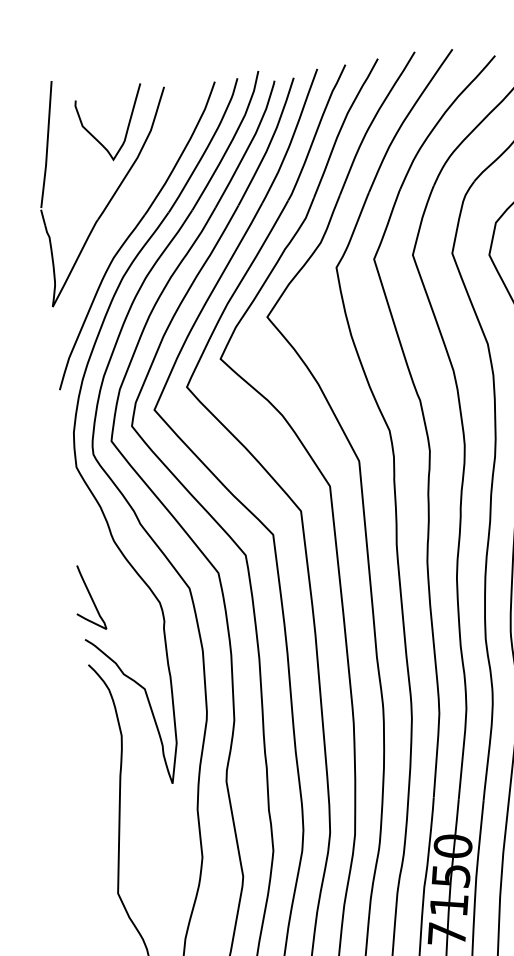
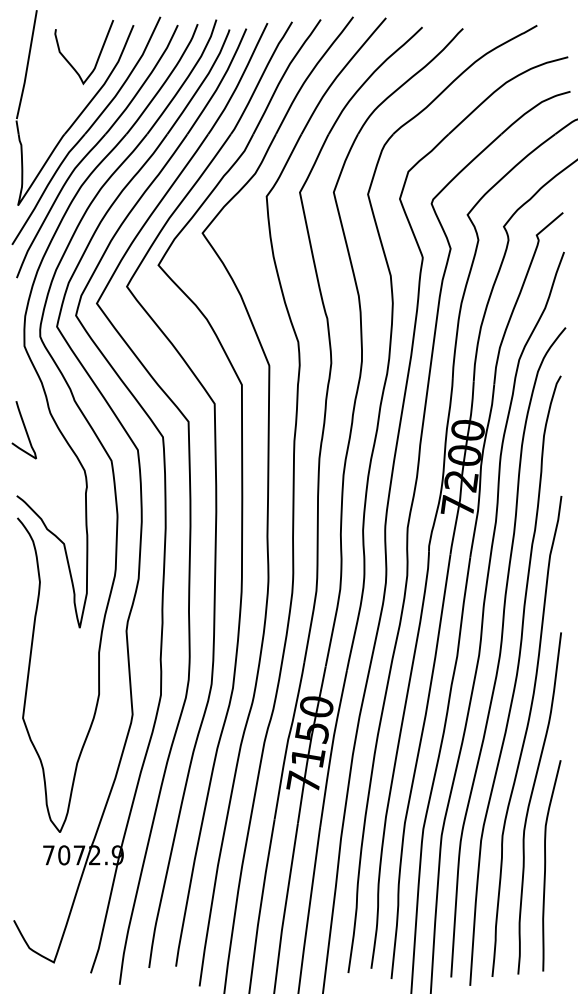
part: (122, 213) -> (86, 130), added
curve: (89, 597) -> (24, 429), moved

